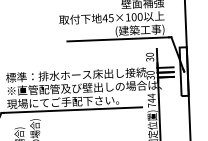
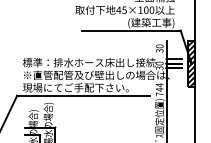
hatch: (184, 71) -> (191, 63), added

